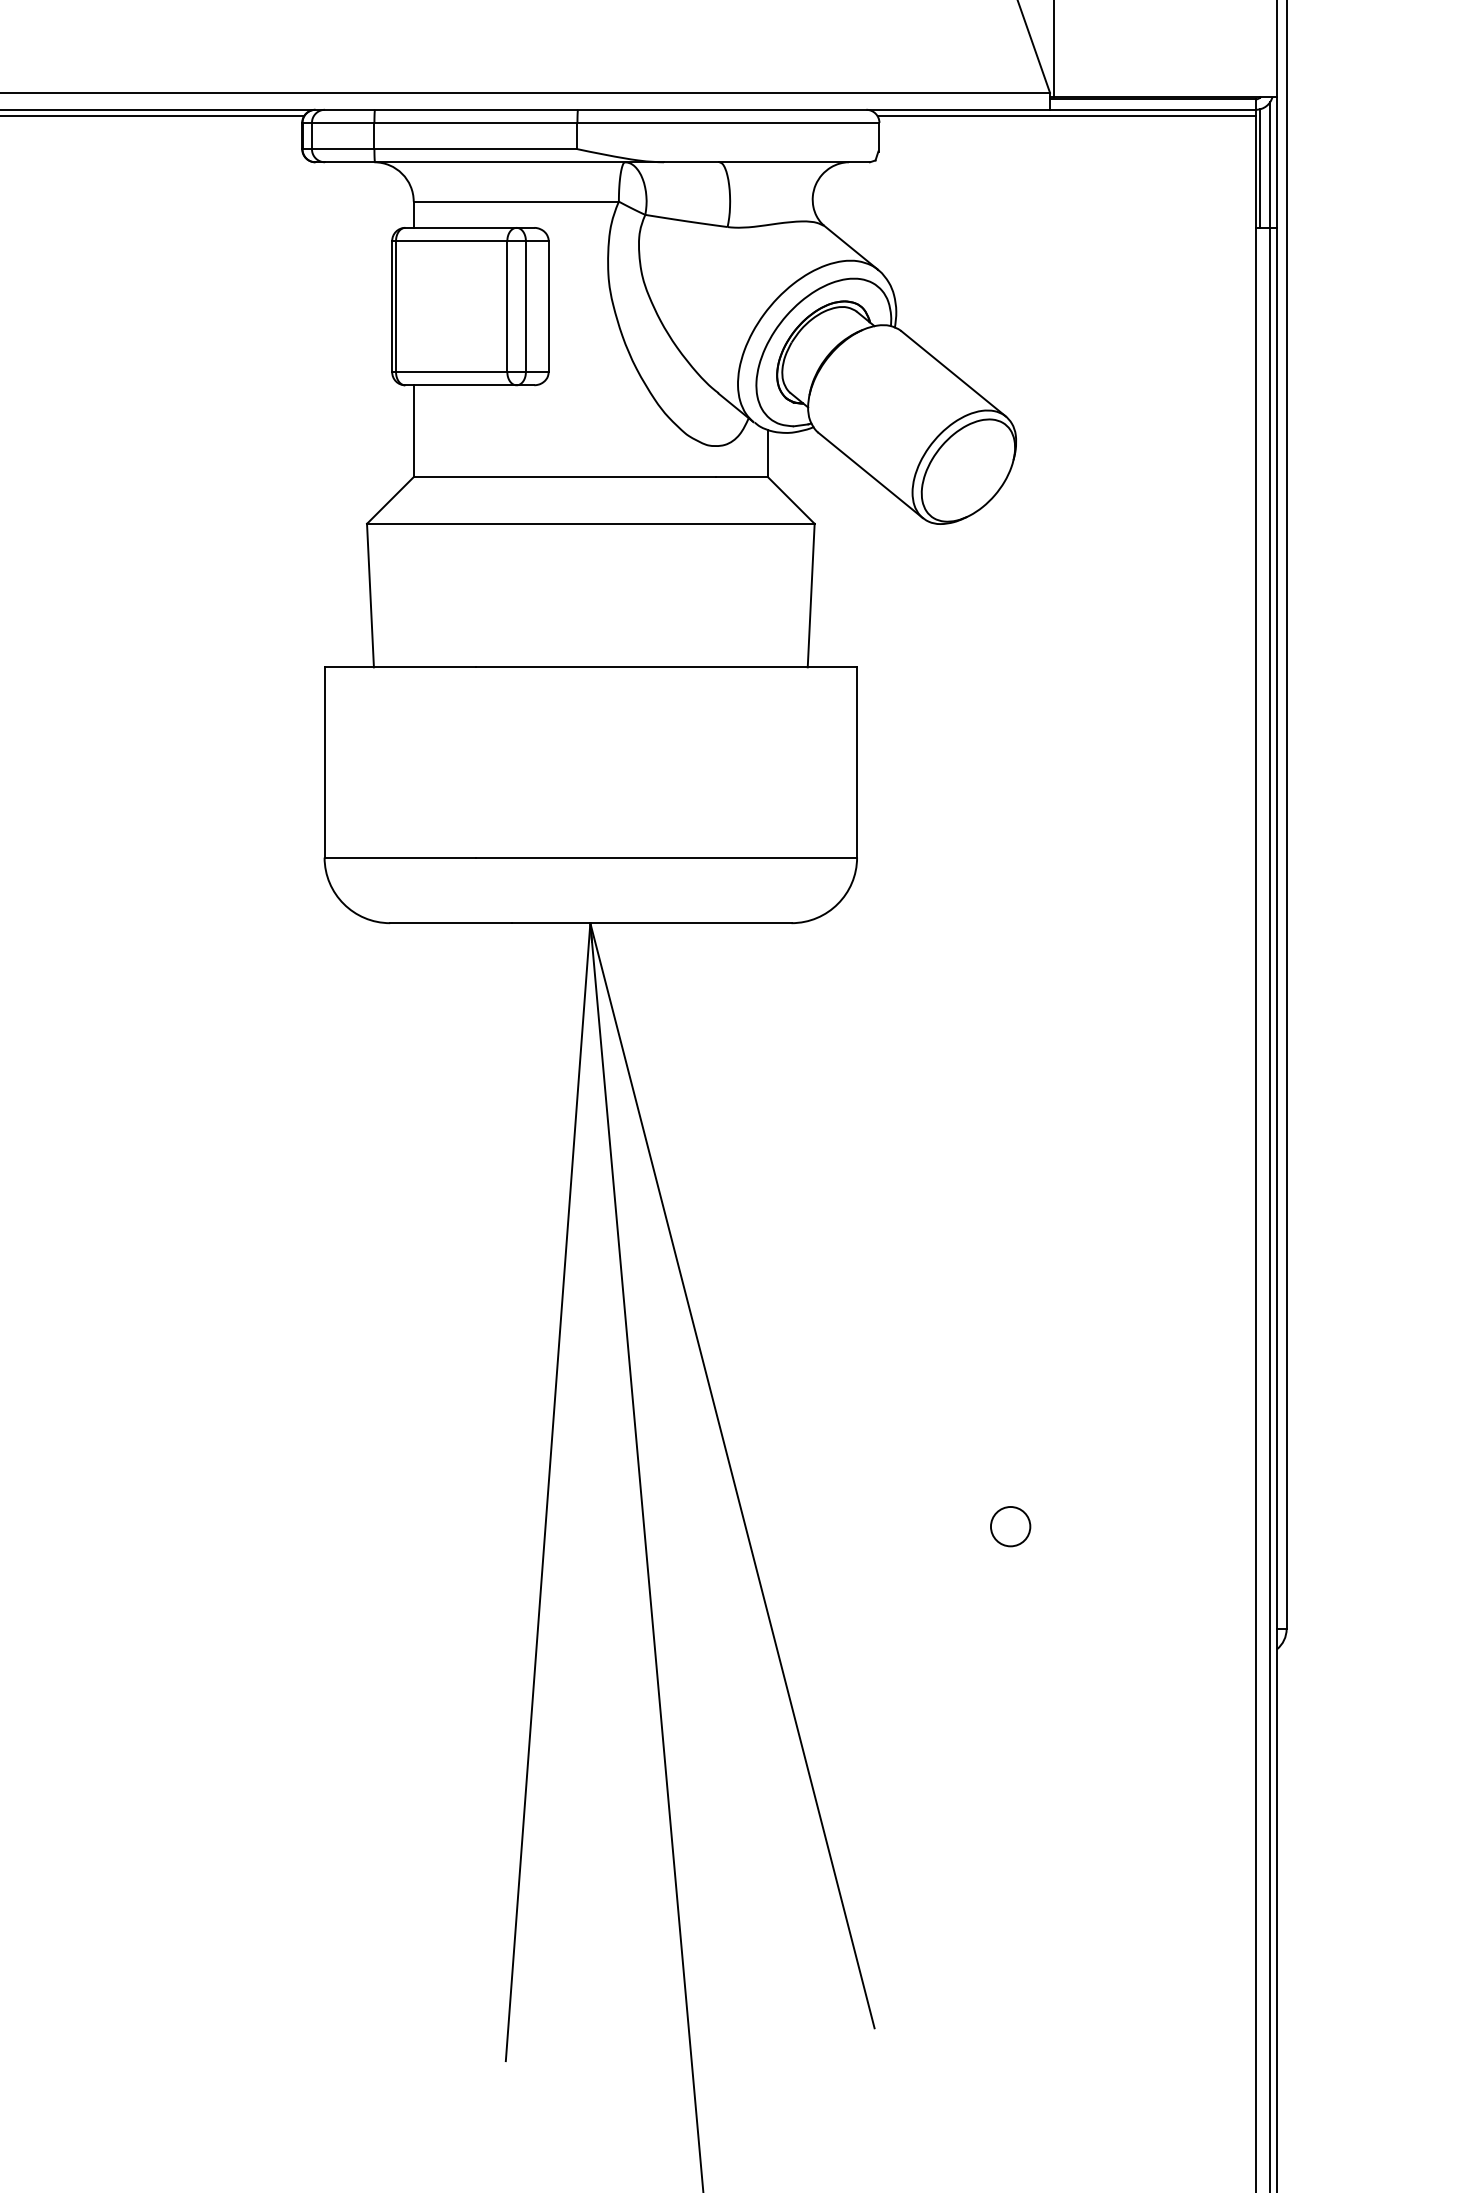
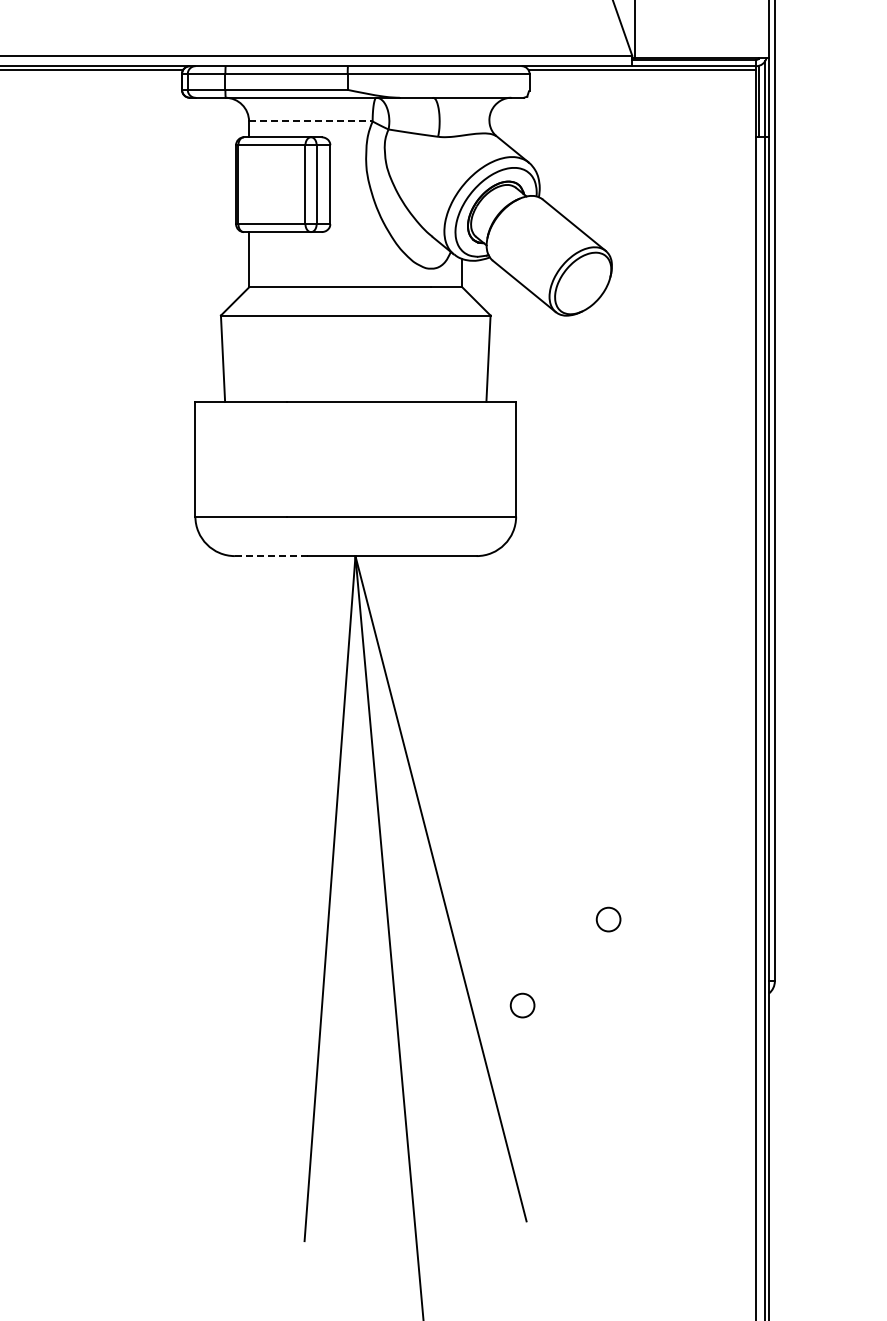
line: (515, 201) -> (310, 121), solid -> dashed
line: (450, 923) -> (271, 556), solid -> dashed
circle: (867, 1669) -> (522, 1005), added

